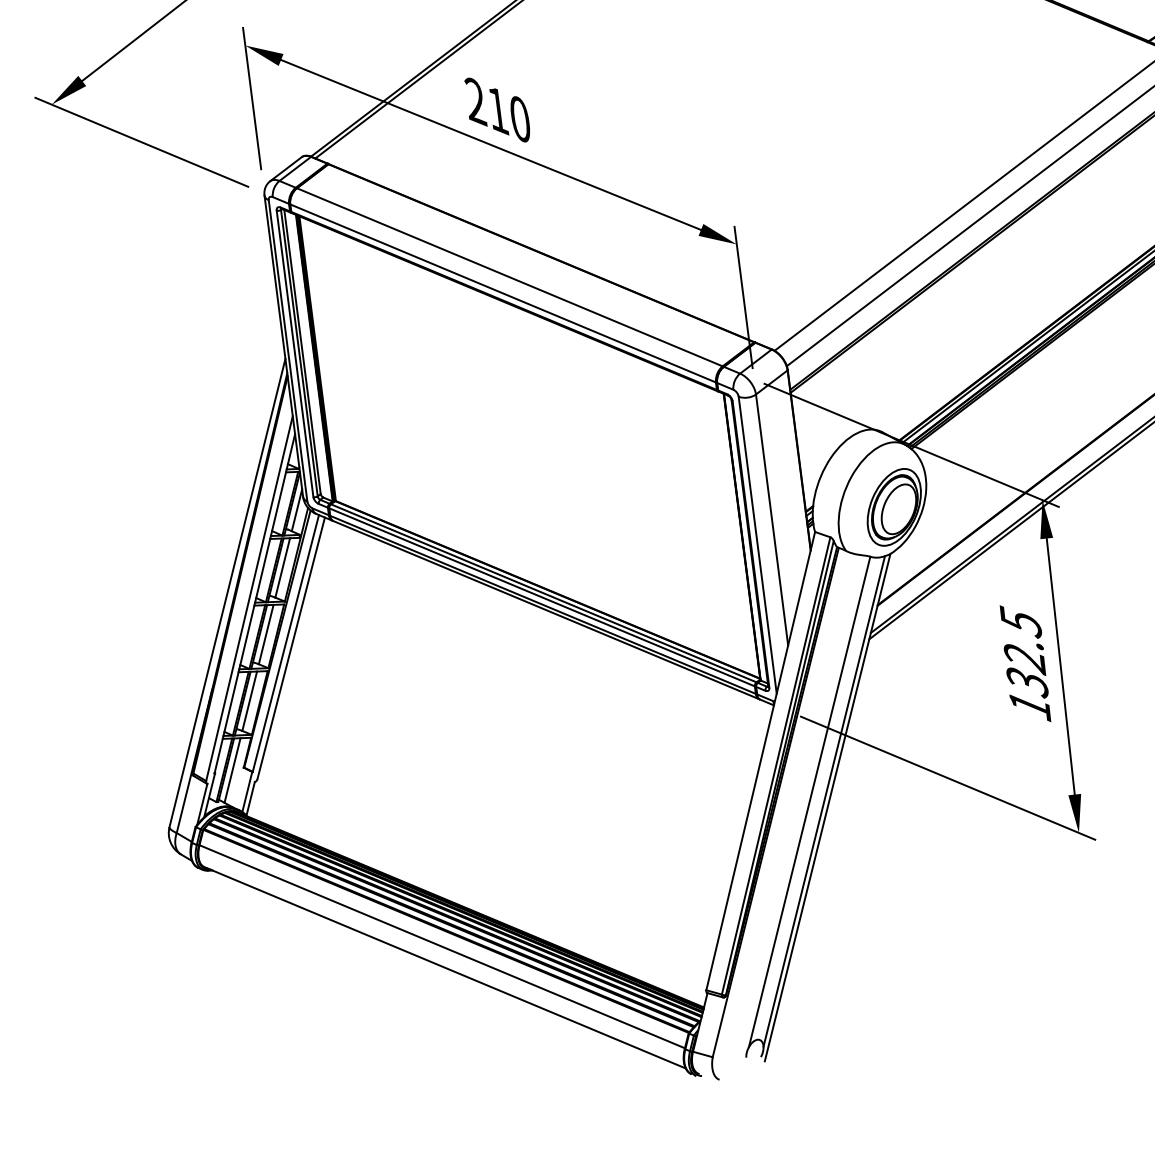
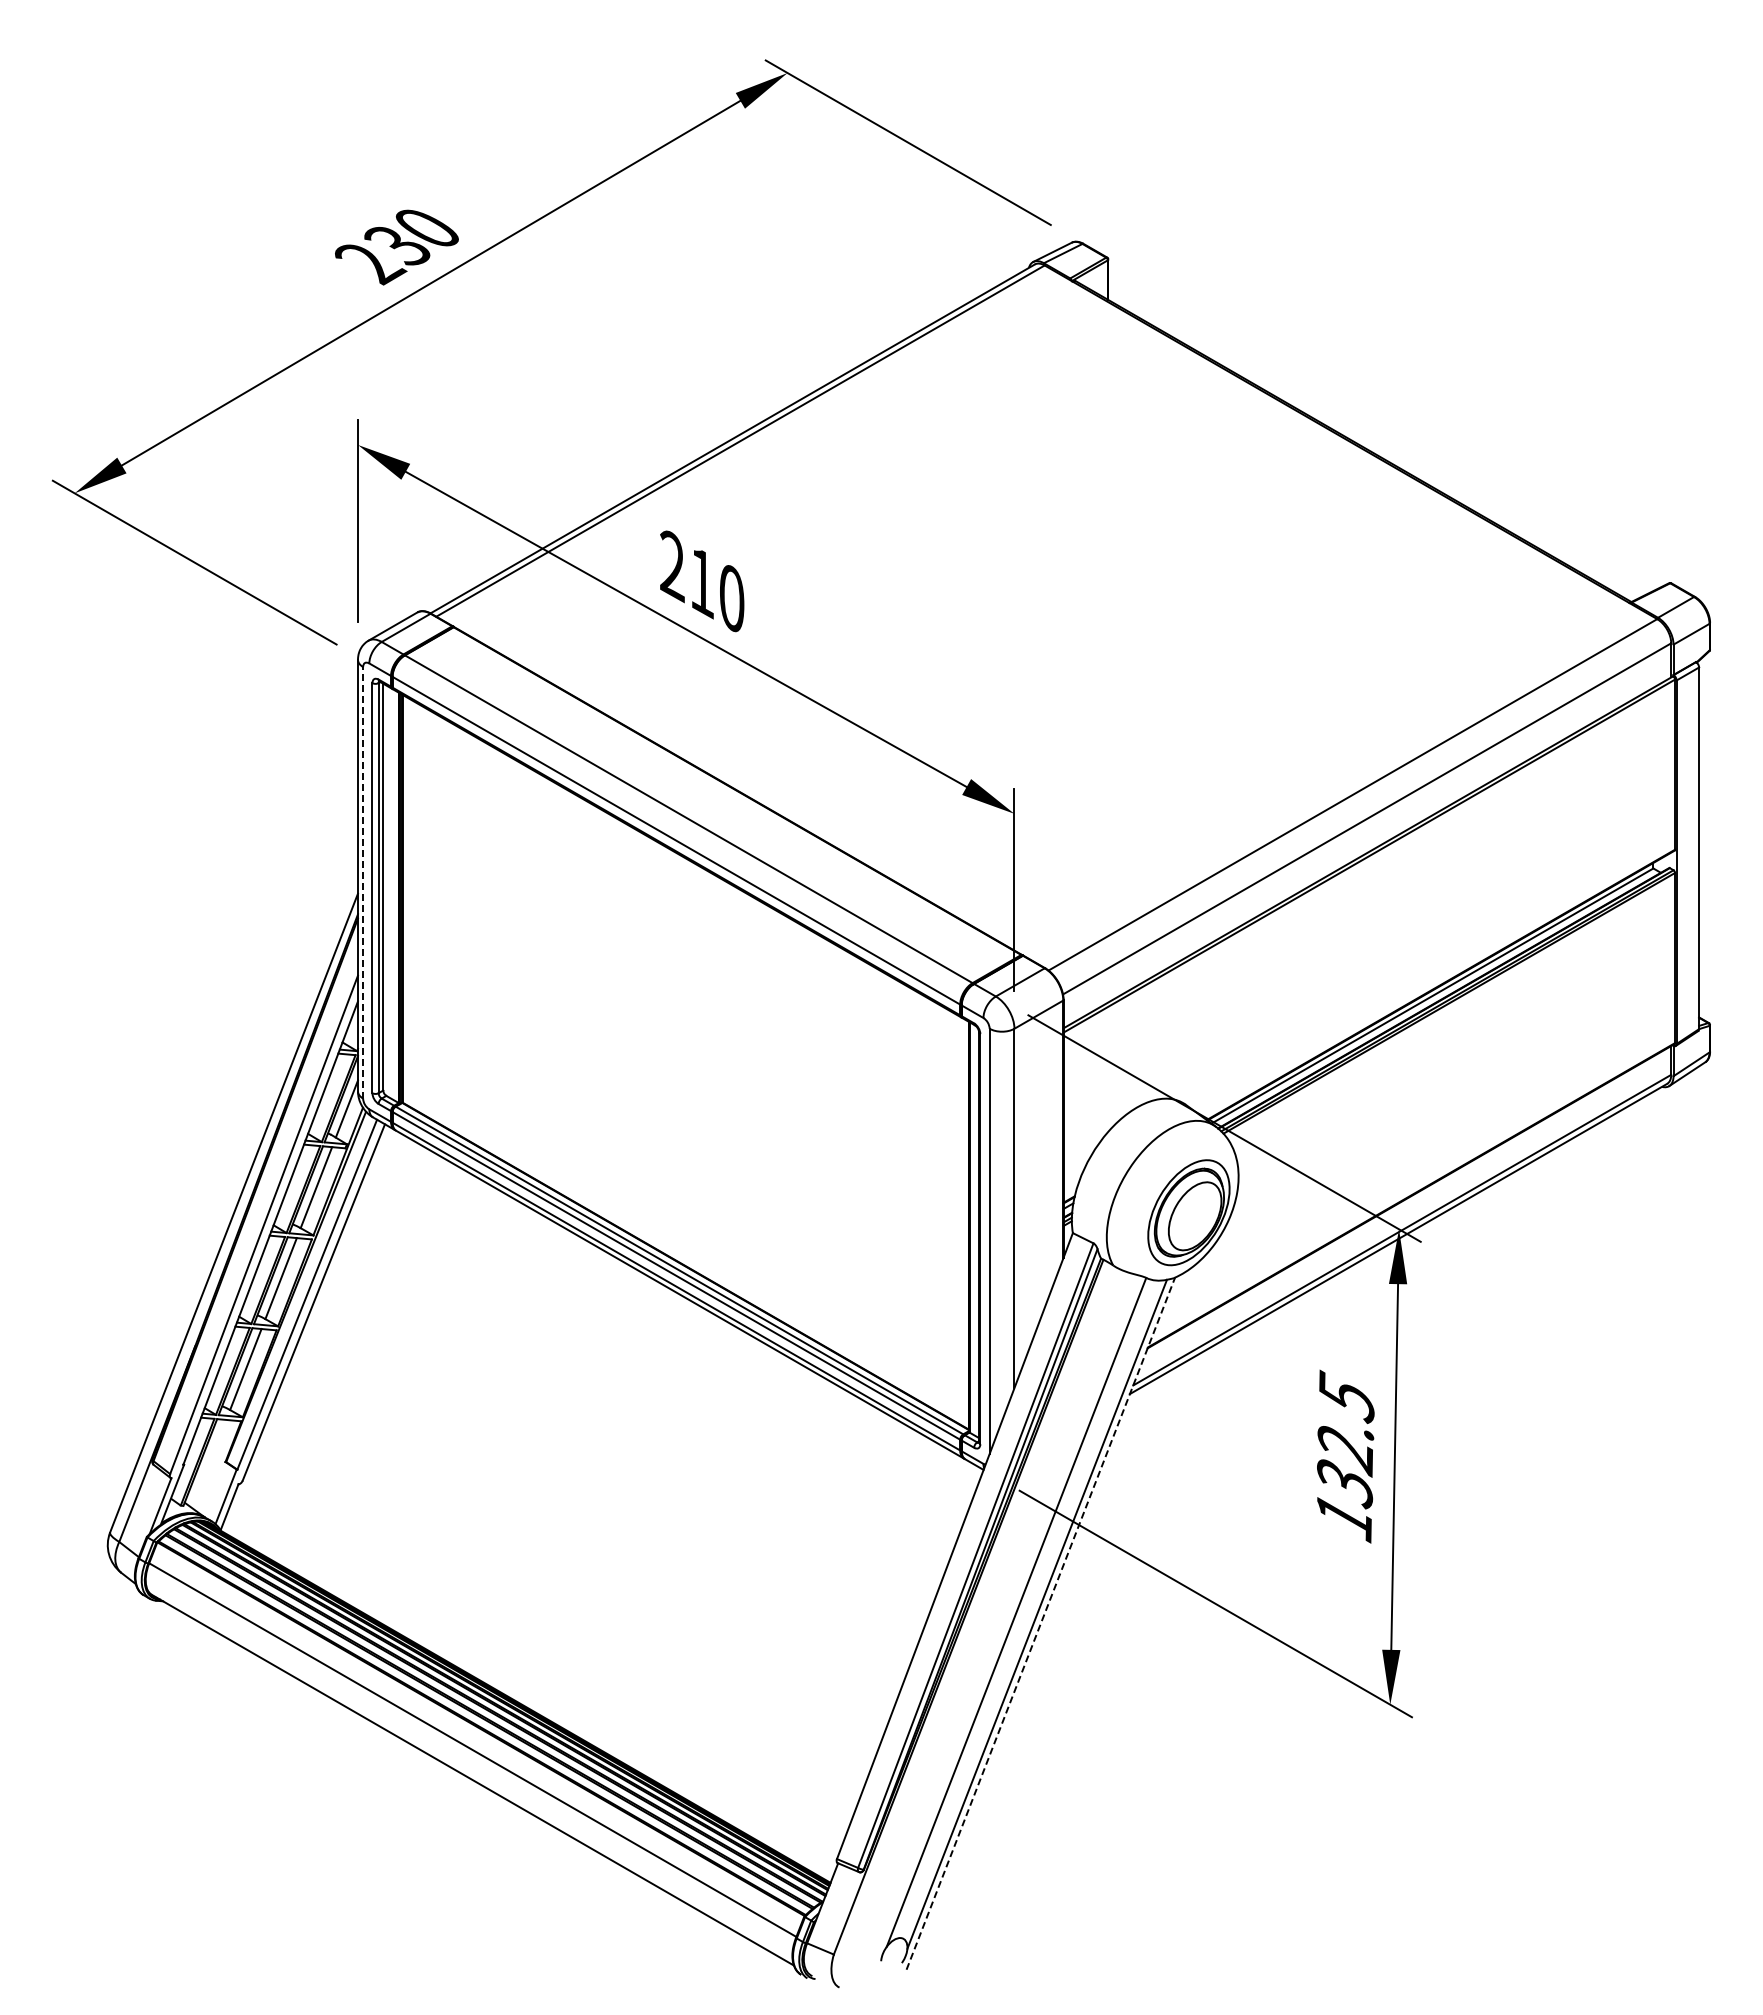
line: (288, 350) -> (363, 882), solid -> dashed
line: (232, 770) -> (209, 1463), removed
line: (828, 807) -> (1041, 1623), solid -> dashed

